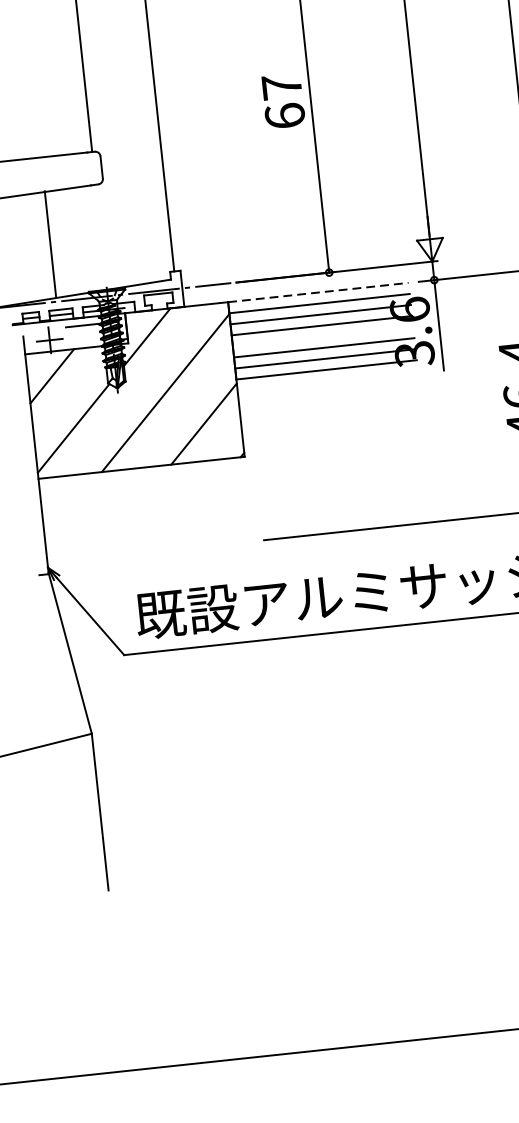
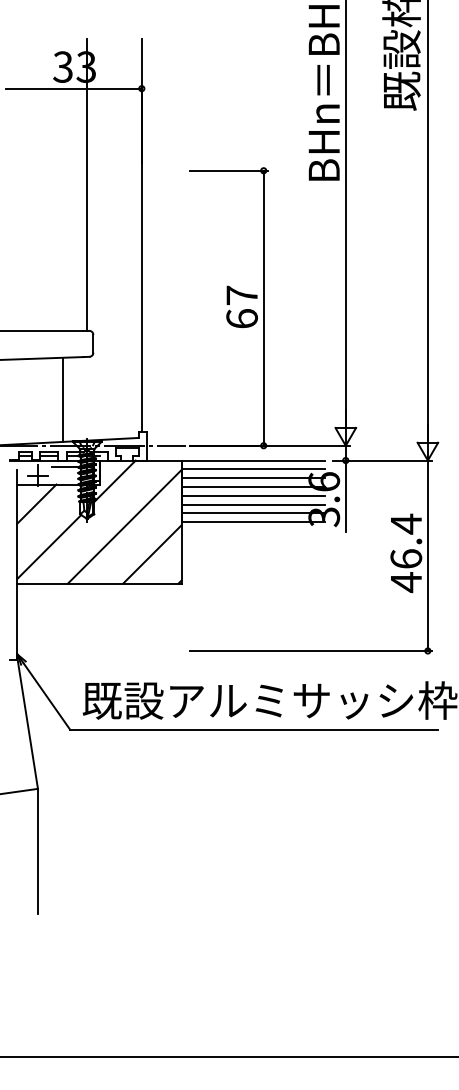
line: (50, 243) -> (62, 399), moved
line: (318, 292) -> (253, 460), dashed -> solid
line: (323, 336) -> (253, 495), added

